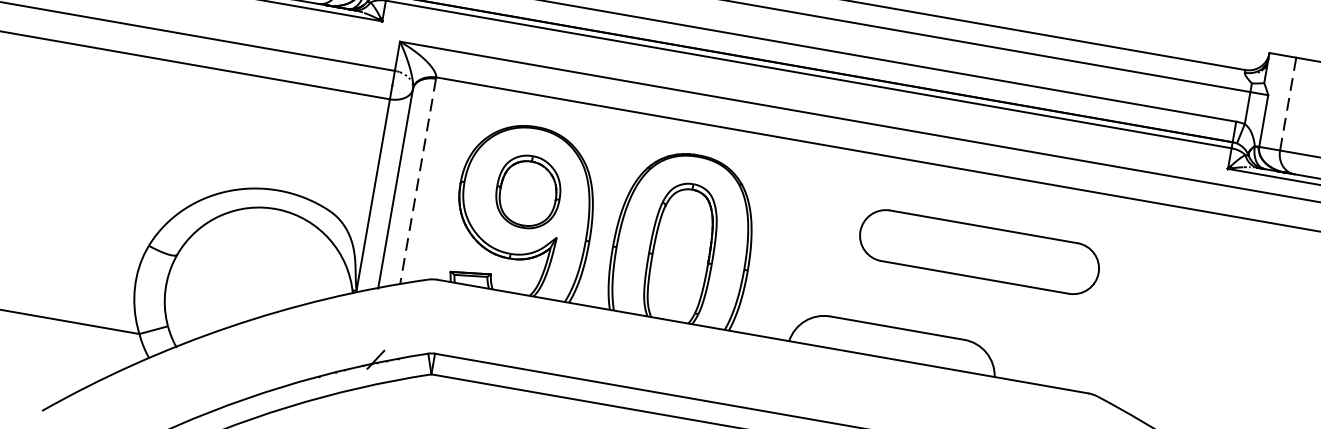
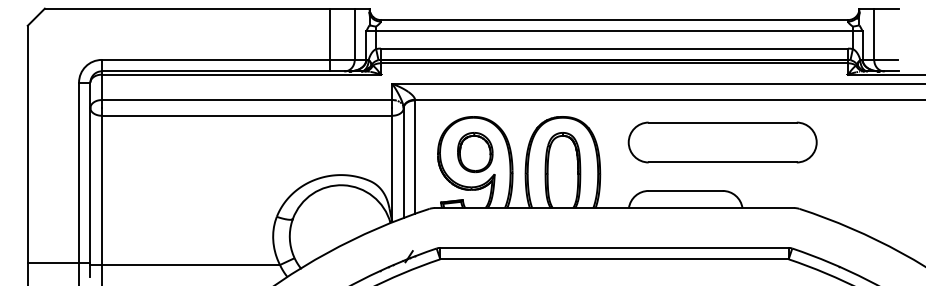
line: (1288, 104) -> (874, 34), dashed -> solid
line: (418, 182) -> (415, 157), dashed -> solid
part: (979, 252) -> (722, 142), size x1.43

